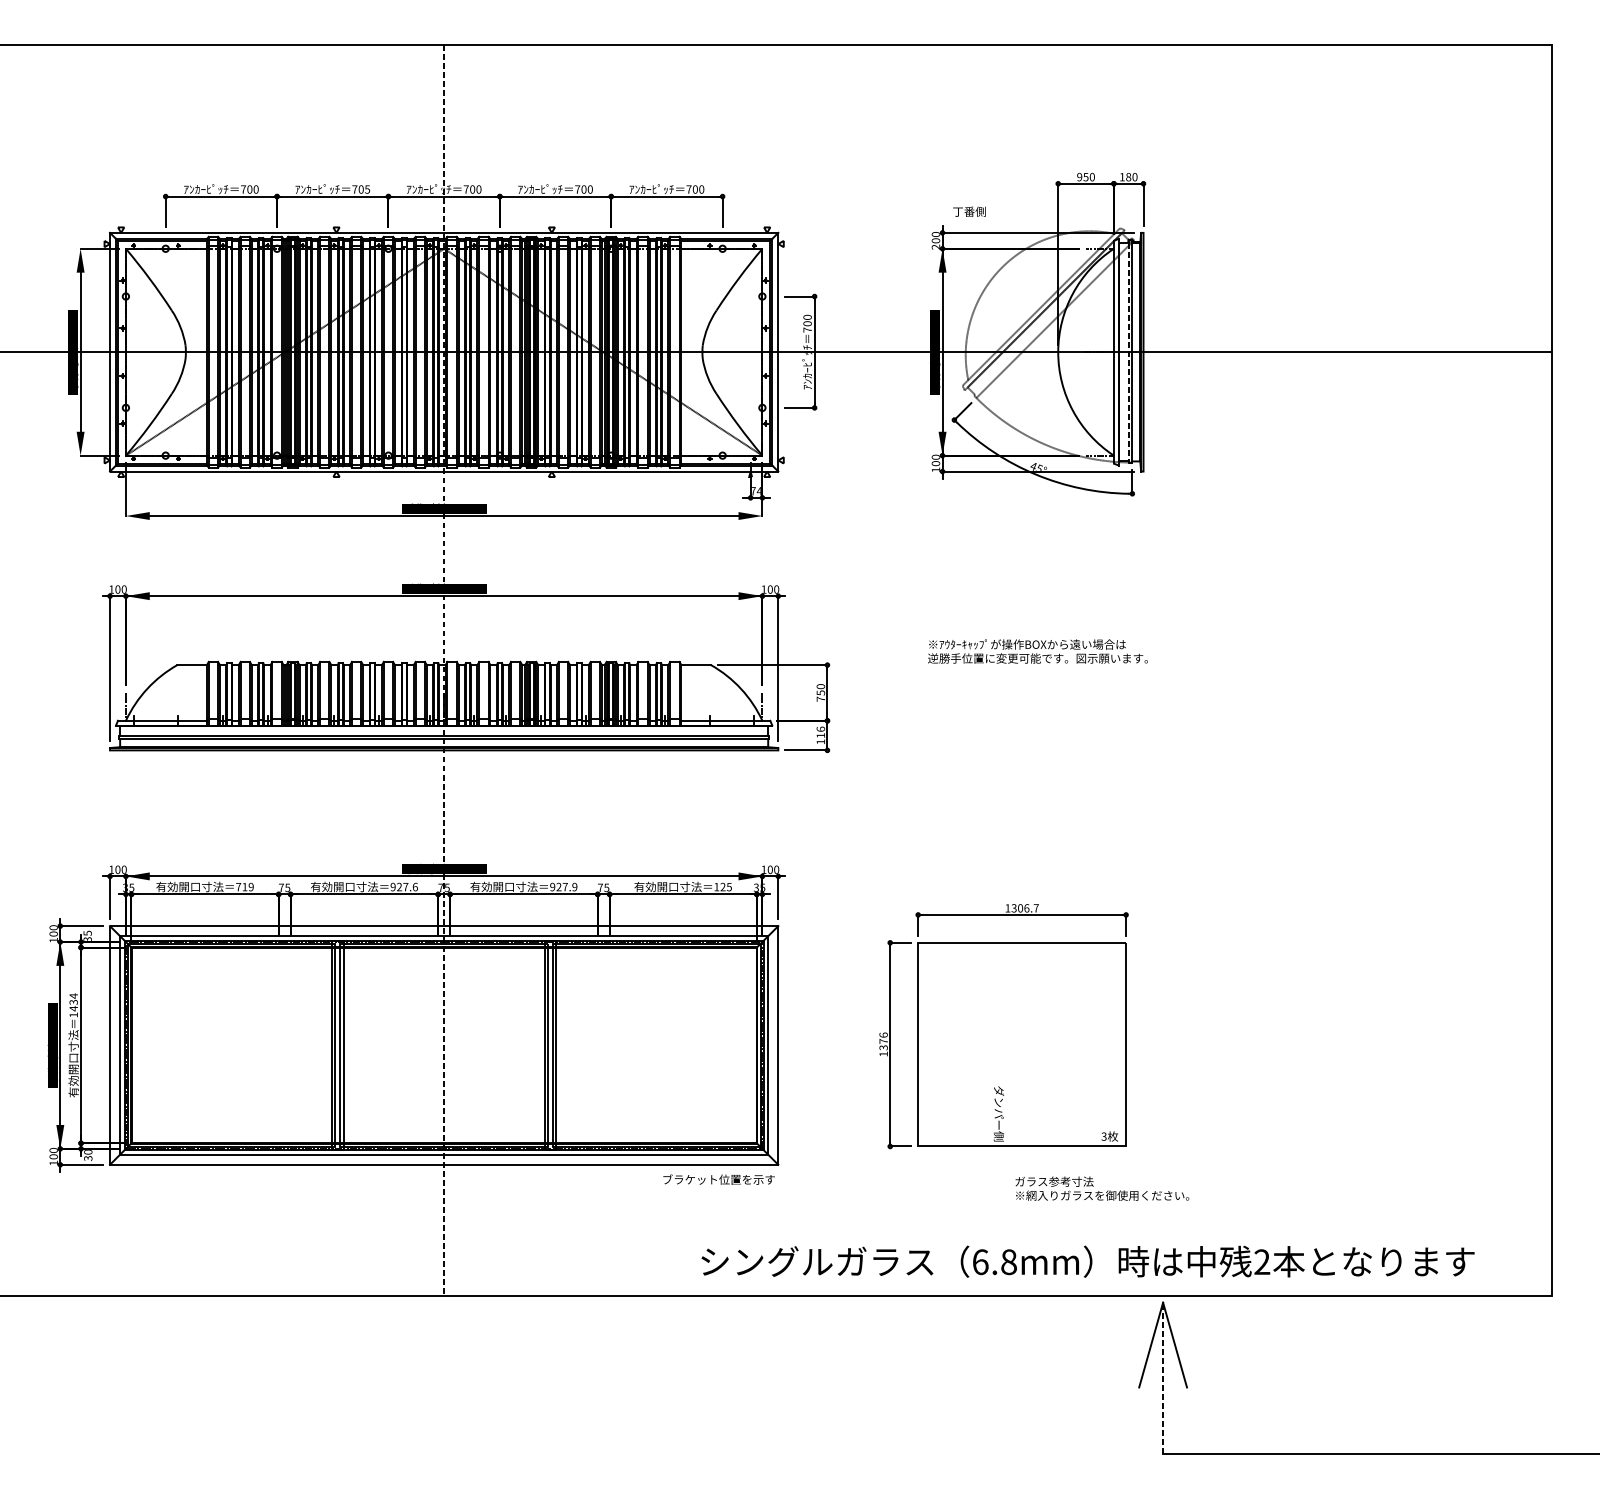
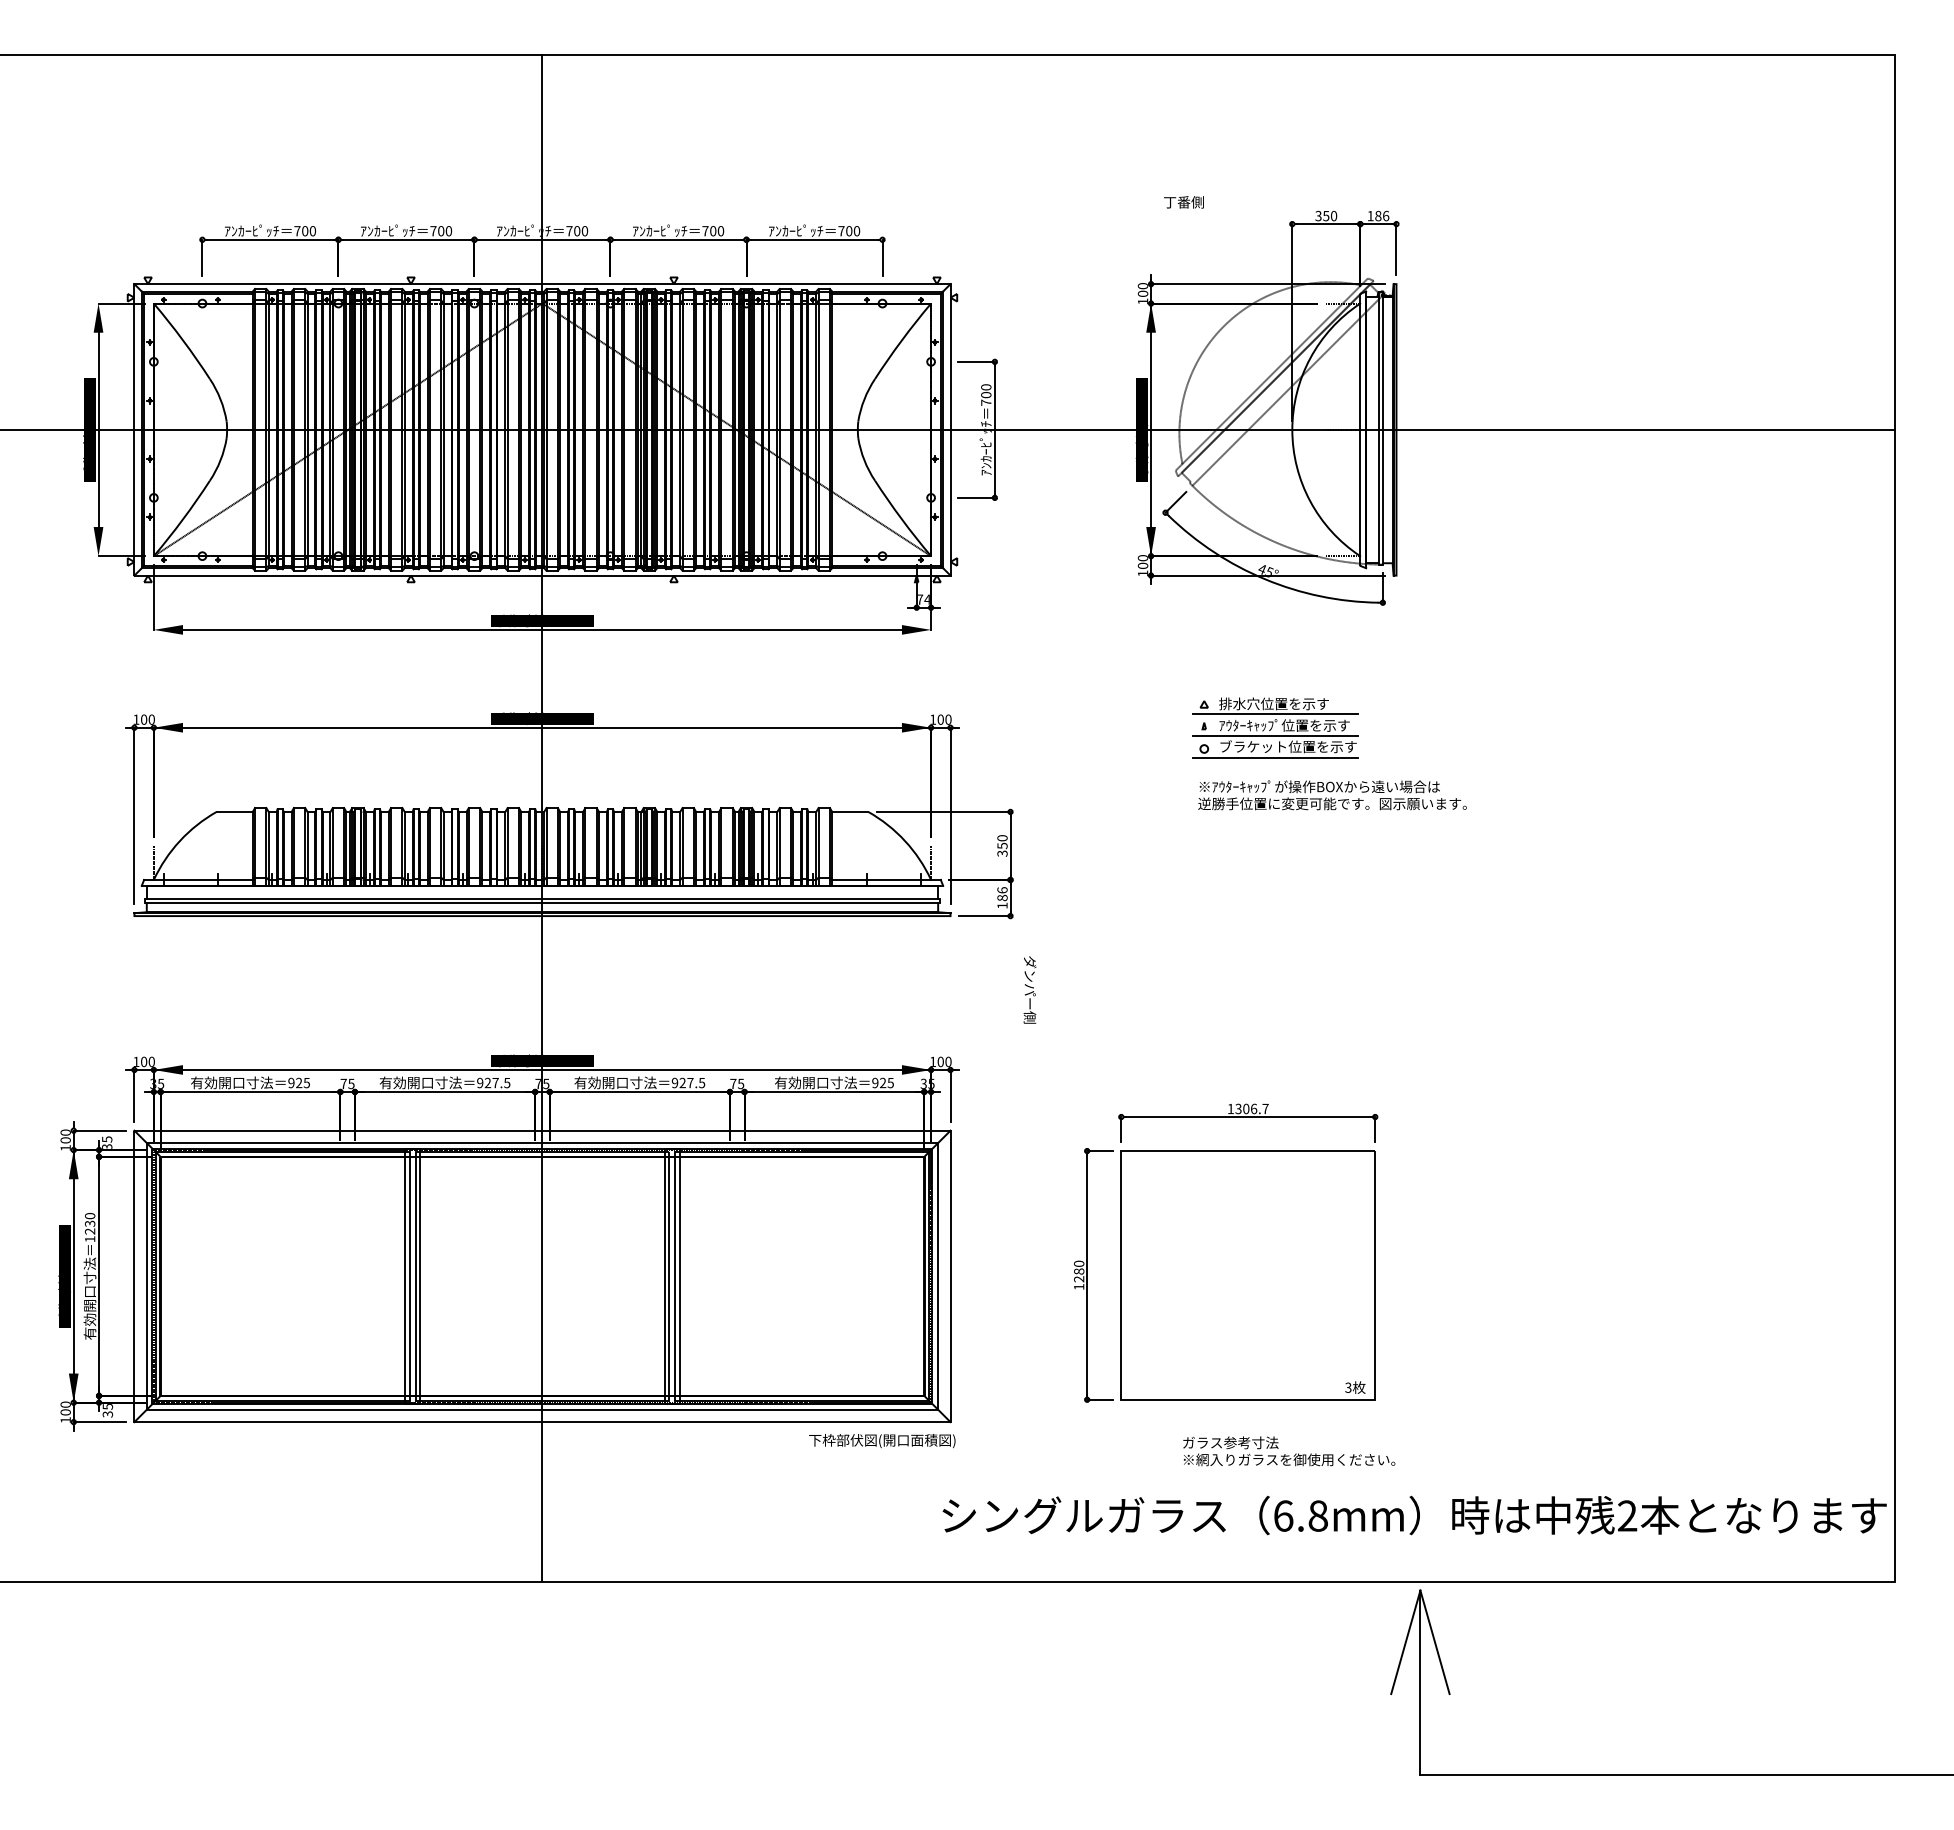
text: (1079, 177) -> (1318, 216), 950 -> 350
text: (1135, 177) -> (1386, 216), 180 -> 186
text: (367, 189) -> (448, 231), 705 -> 700
text: (969, 211) -> (1183, 202), moved
text: (935, 247) -> (1142, 301), 200 -> 100
line: (1128, 352) -> (1378, 430), dashed -> solid
part: (1044, 595) -> (1275, 727), added
text: (1037, 651) -> (1332, 795), moved
line: (444, 670) -> (542, 818), dashed -> solid
text: (820, 699) -> (1002, 853), 750 -> 350
text: (820, 735) -> (1002, 897), 116 -> 186
text: (244, 886) -> (298, 1082), 719 -> 925
text: (415, 886) -> (507, 1082), 927.6 -> 927.5
text: (574, 886) -> (701, 1082), 927.9 -> 927.5
text: (716, 886) -> (875, 1082), 125 -> 925
text: (74, 1002) -> (90, 1223), 1434 -> 1230
text: (883, 1041) -> (1079, 1271), 1376 -> 1280
text: (998, 1113) -> (1029, 989), moved
text: (87, 1151) -> (107, 1406), 30 -> 35
text: (722, 1179) -> (882, 1440), ブラケット位置を示す -> 下枠部伏図(開口面積図)
text: (1102, 1188) -> (1289, 1451), moved
text: (1087, 1261) -> (1414, 1515), moved
line: (1163, 1378) -> (1420, 1682), dashed -> solid

